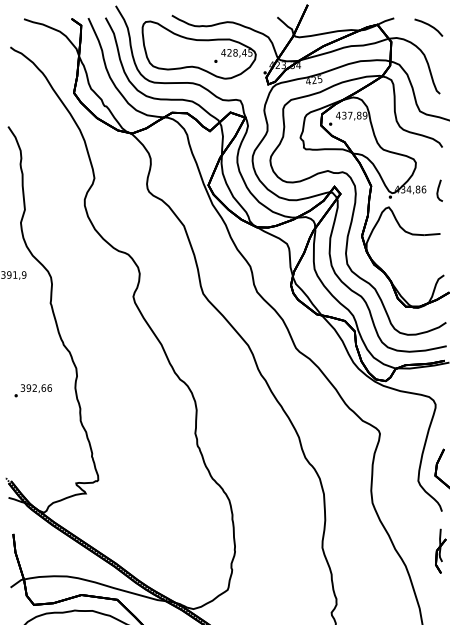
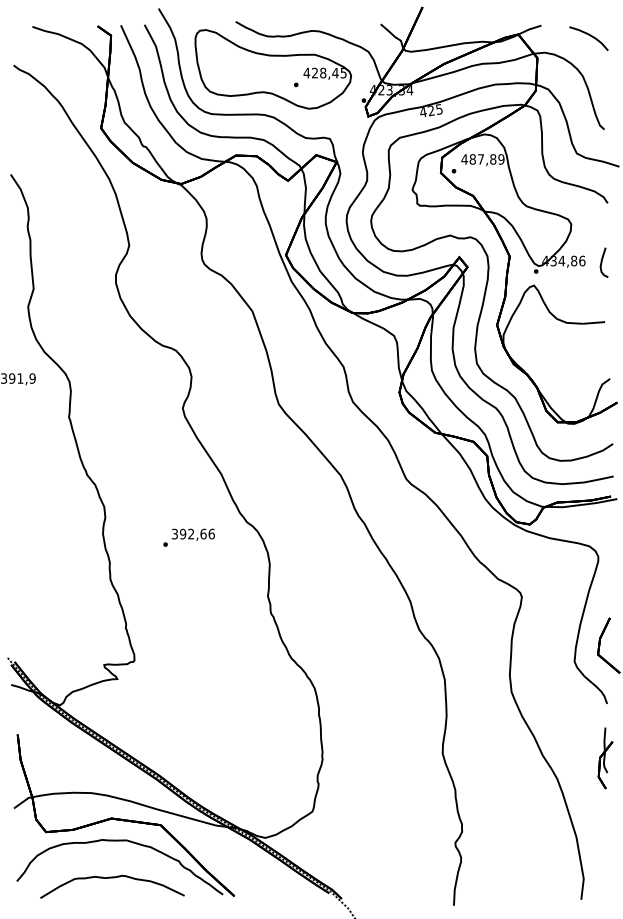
text: (344, 115) -> (472, 159), 437,89 -> 487,89
text: (32, 390) -> (188, 537), moved

